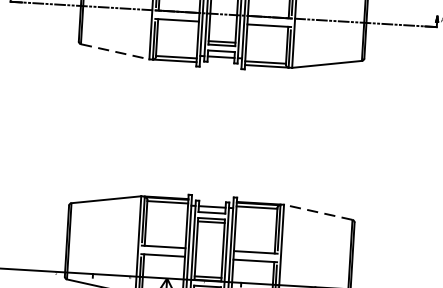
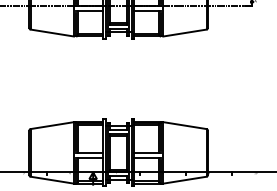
line: (115, 52) -> (52, 33), dashed -> solid
line: (317, 212) -> (184, 125), dashed -> solid

